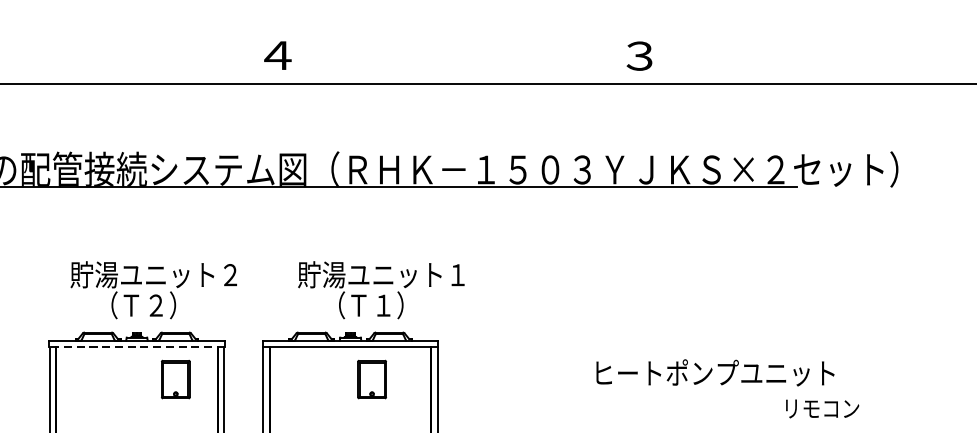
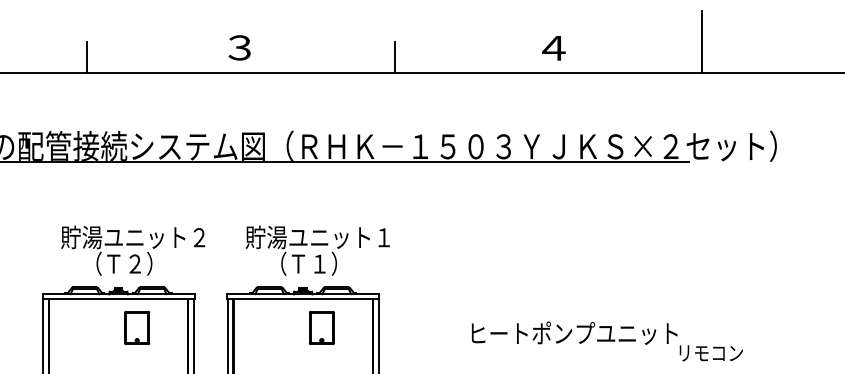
line: (812, 48) -> (702, 41), added
text: (277, 55) -> (240, 47), ４ -> ３
text: (640, 56) -> (553, 48), ３ -> ４
line: (99, 65) -> (86, 56), added
line: (456, 65) -> (394, 56), added
text: (380, 289) -> (317, 250), moved
line: (136, 346) -> (118, 299), dashed -> solid
text: (715, 372) -> (574, 332), moved
part: (176, 379) -> (137, 327), moved

